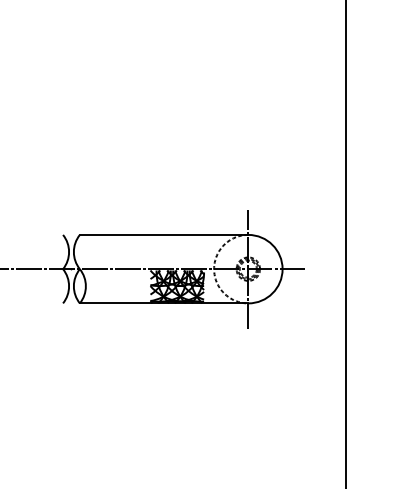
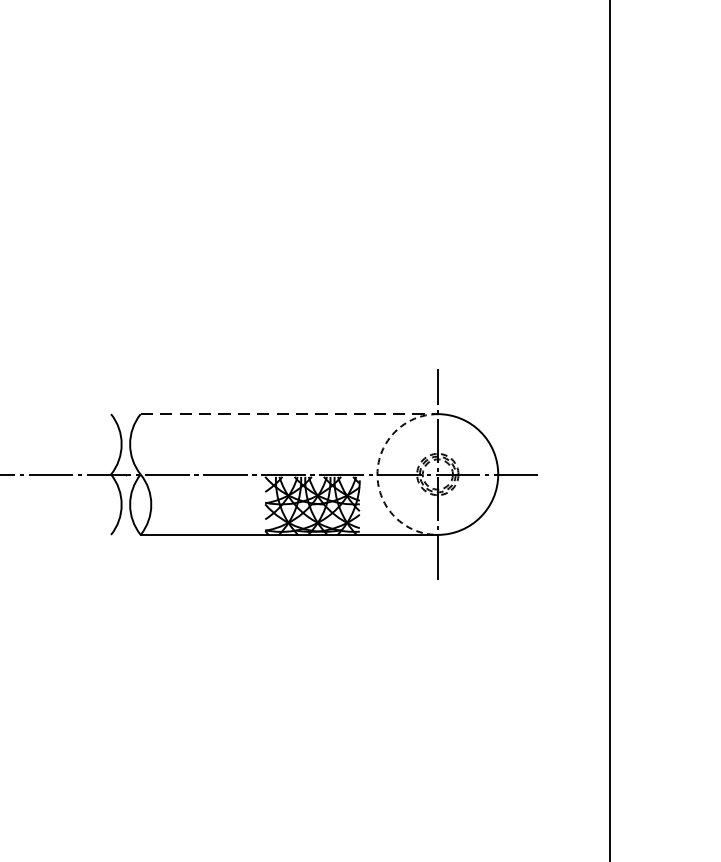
line: (164, 234) -> (289, 413), solid -> dashed

